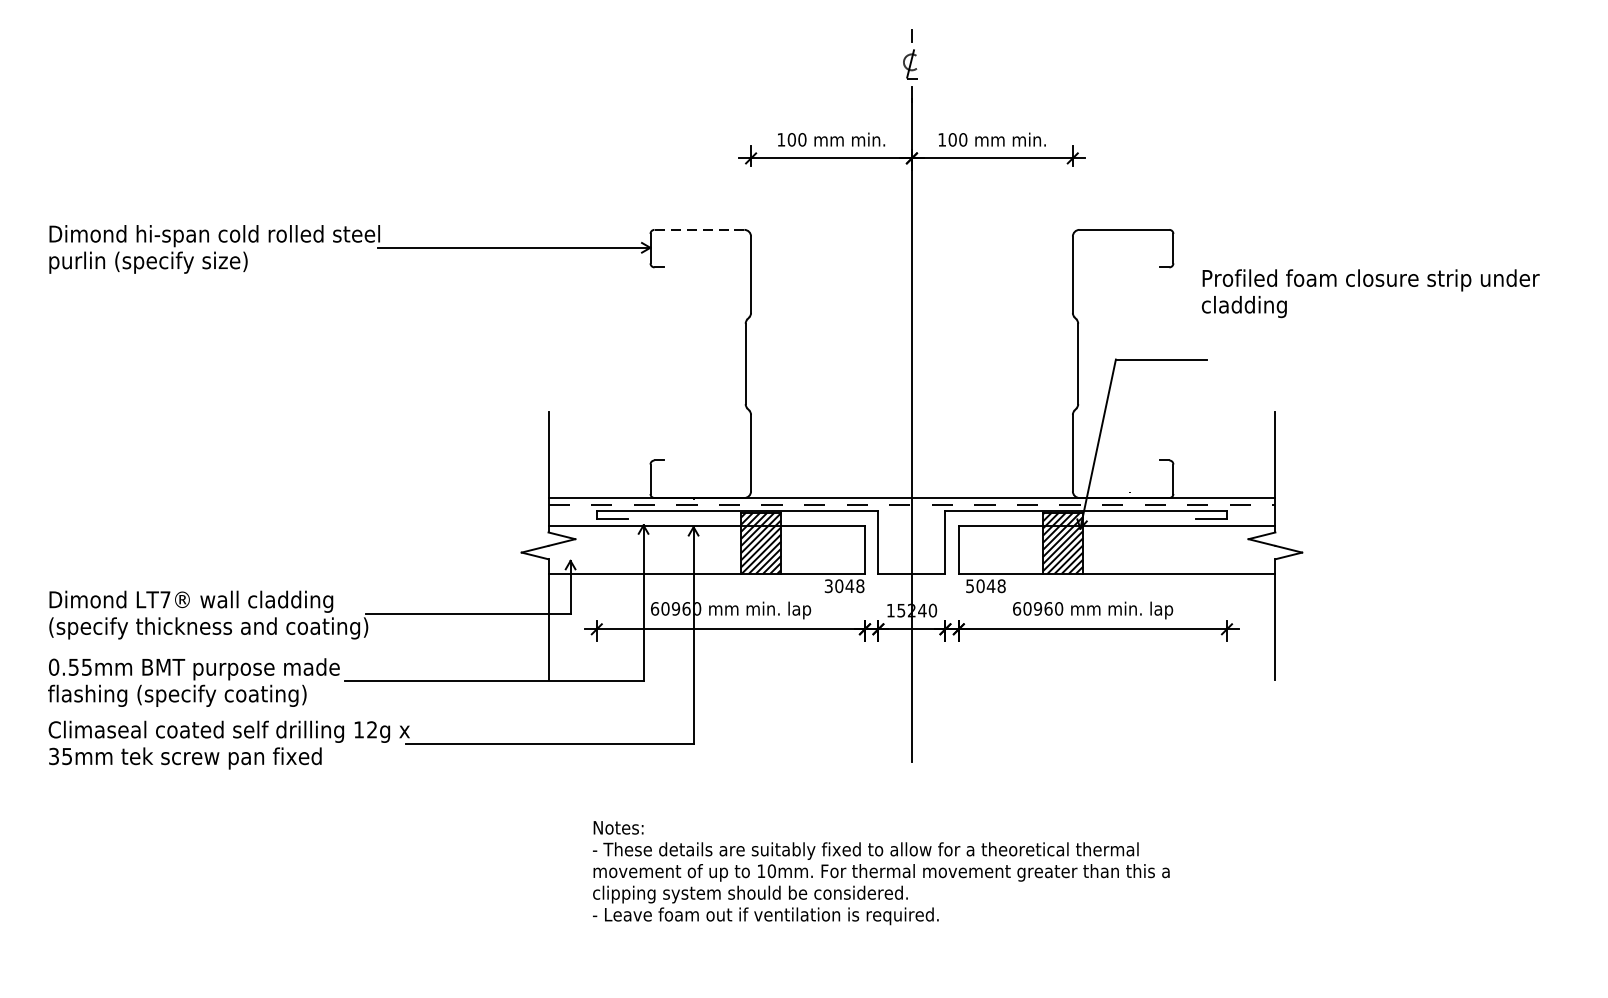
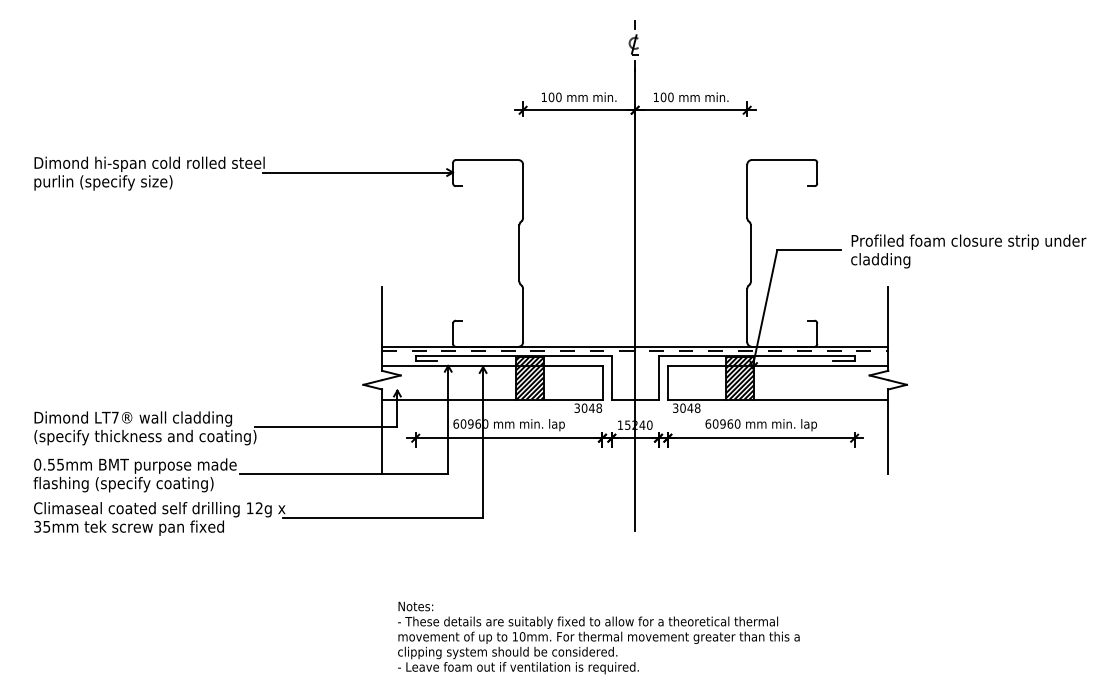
line: (698, 230) -> (486, 160), dashed -> solid
text: (1370, 293) -> (968, 251), moved
text: (969, 585) -> (675, 407), 5048 -> 3048
text: (880, 872) -> (598, 637), moved

